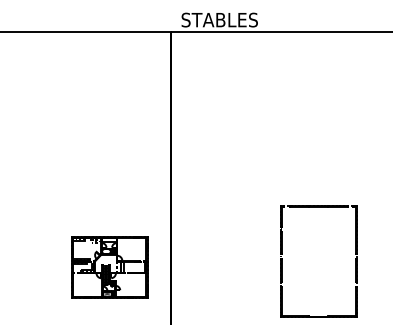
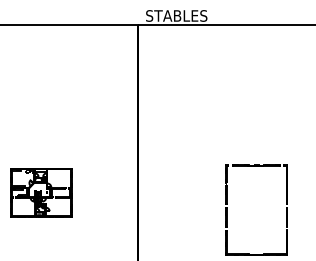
part: (110, 266) -> (41, 192), moved

